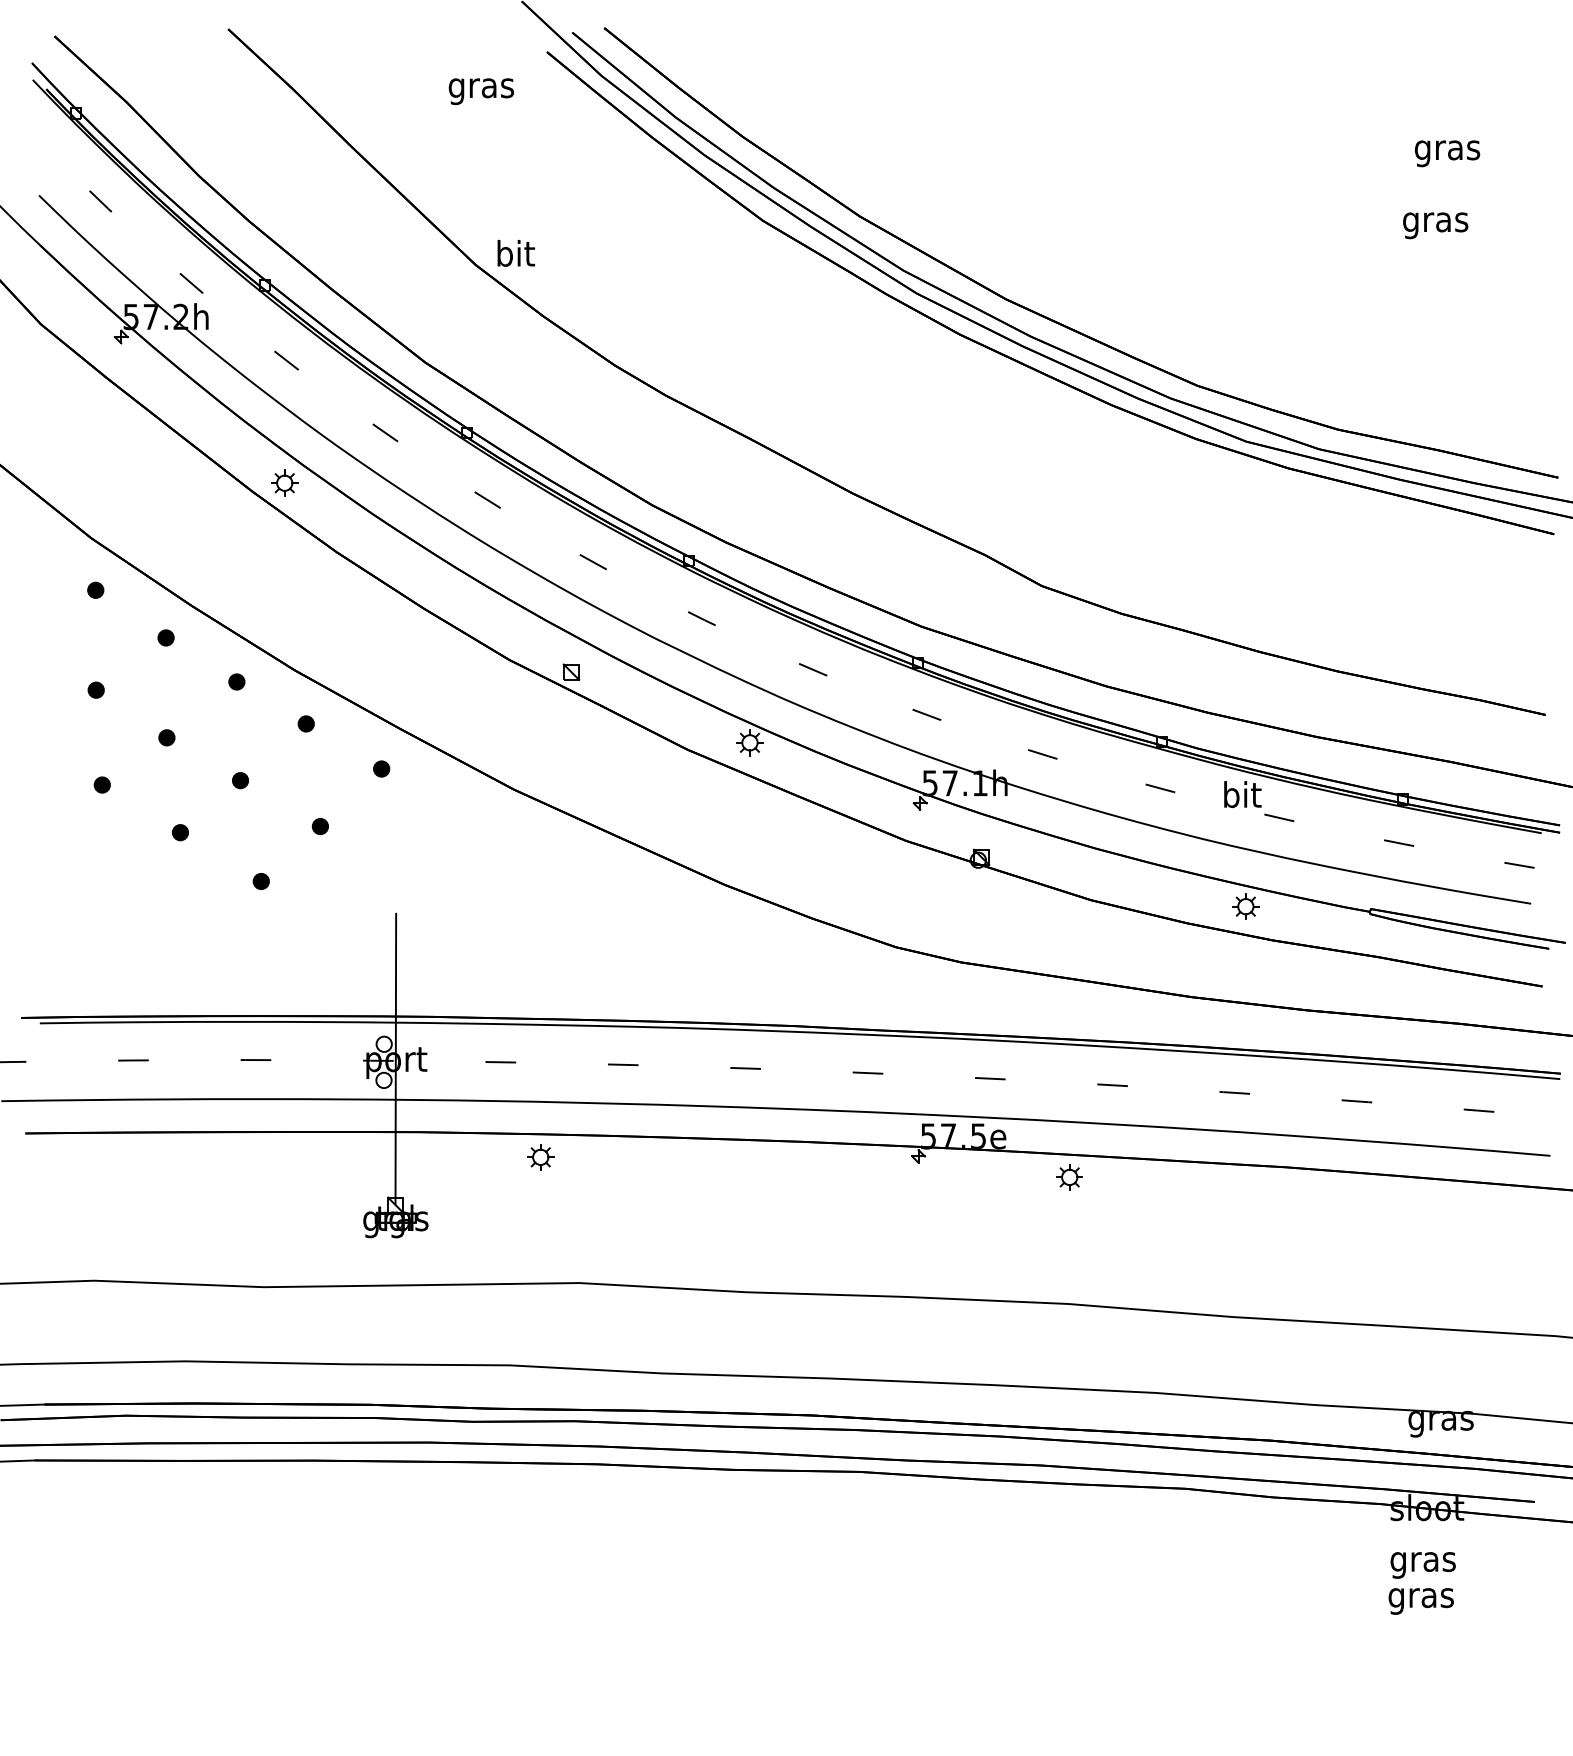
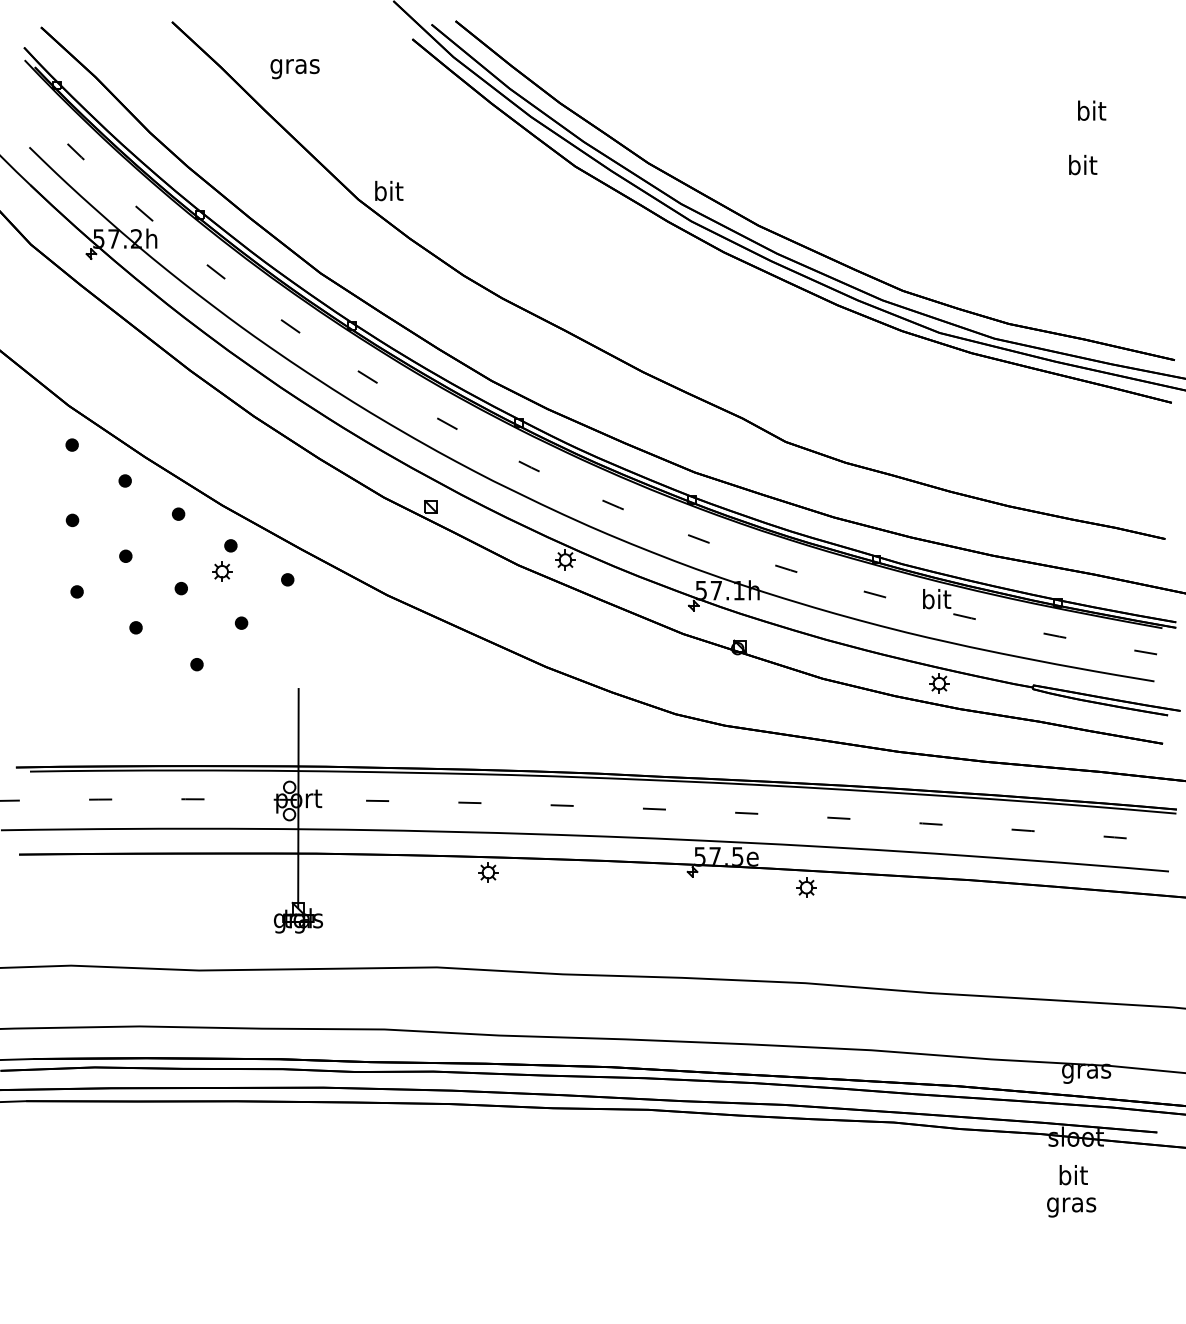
text: (480, 91) -> (294, 68), moved
text: (1447, 150) -> (1091, 113), gras -> bit
text: (1435, 222) -> (1082, 167), gras -> bit
part: (284, 482) -> (222, 571), moved
part: (540, 1157) -> (488, 872), moved
text: (1422, 1561) -> (1072, 1177), gras -> bit

